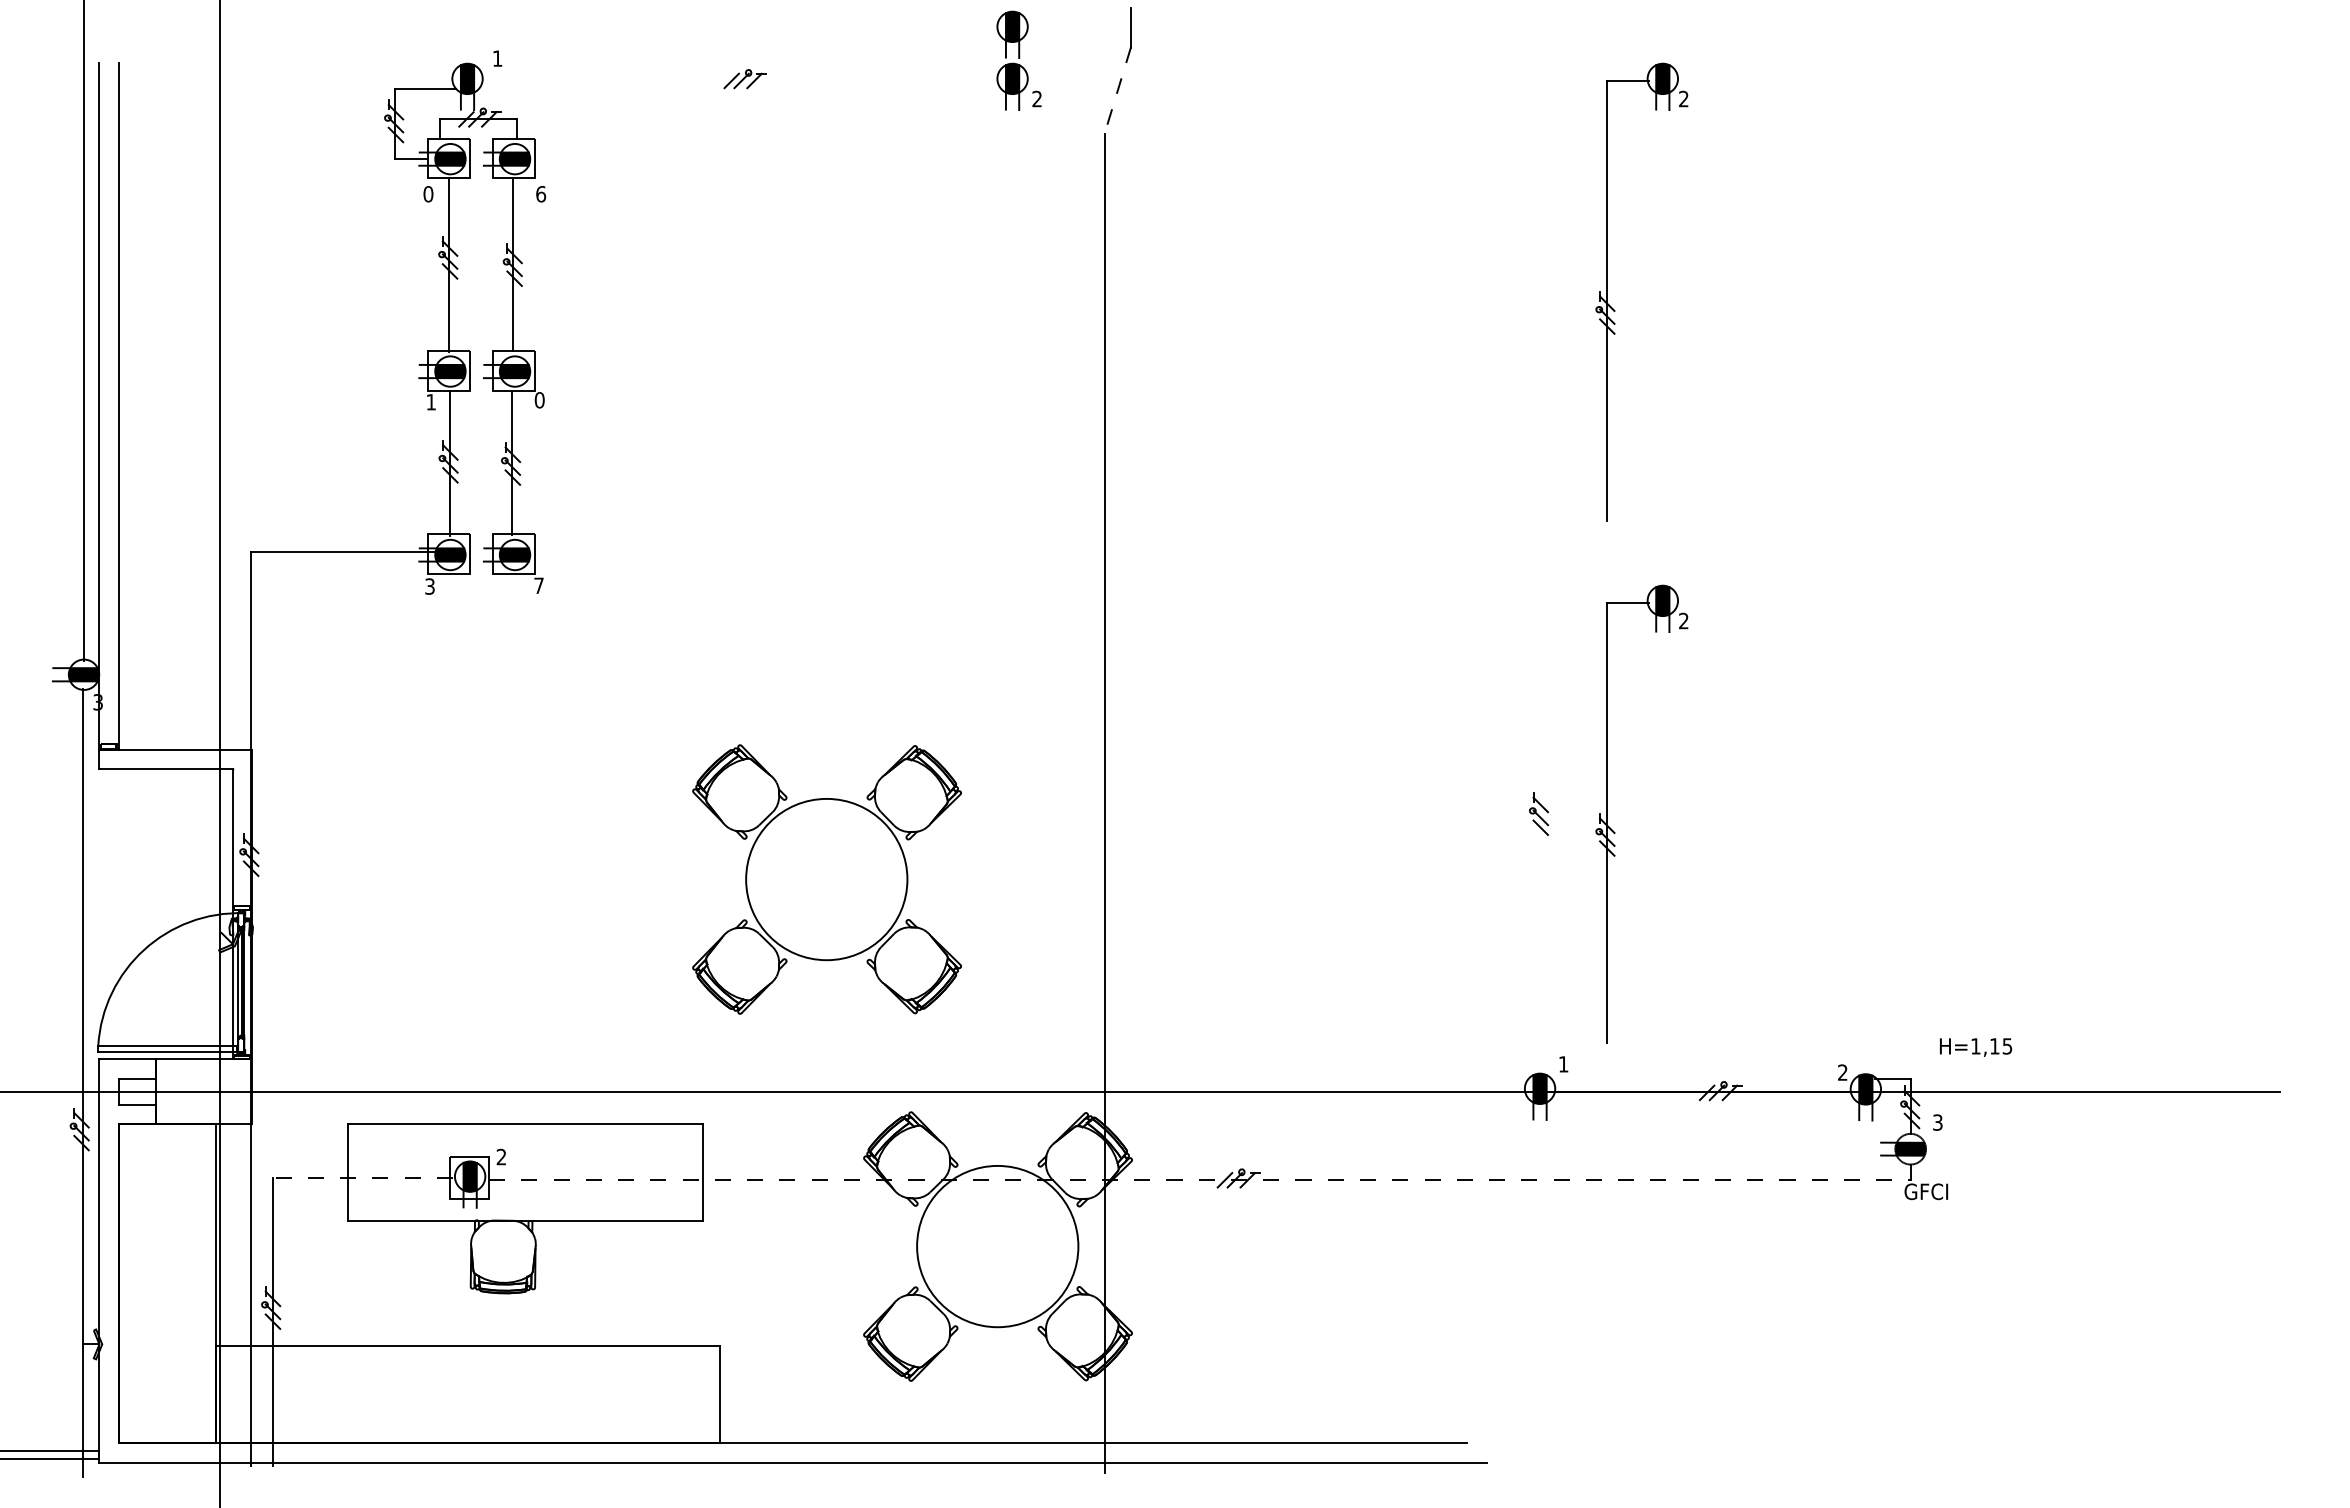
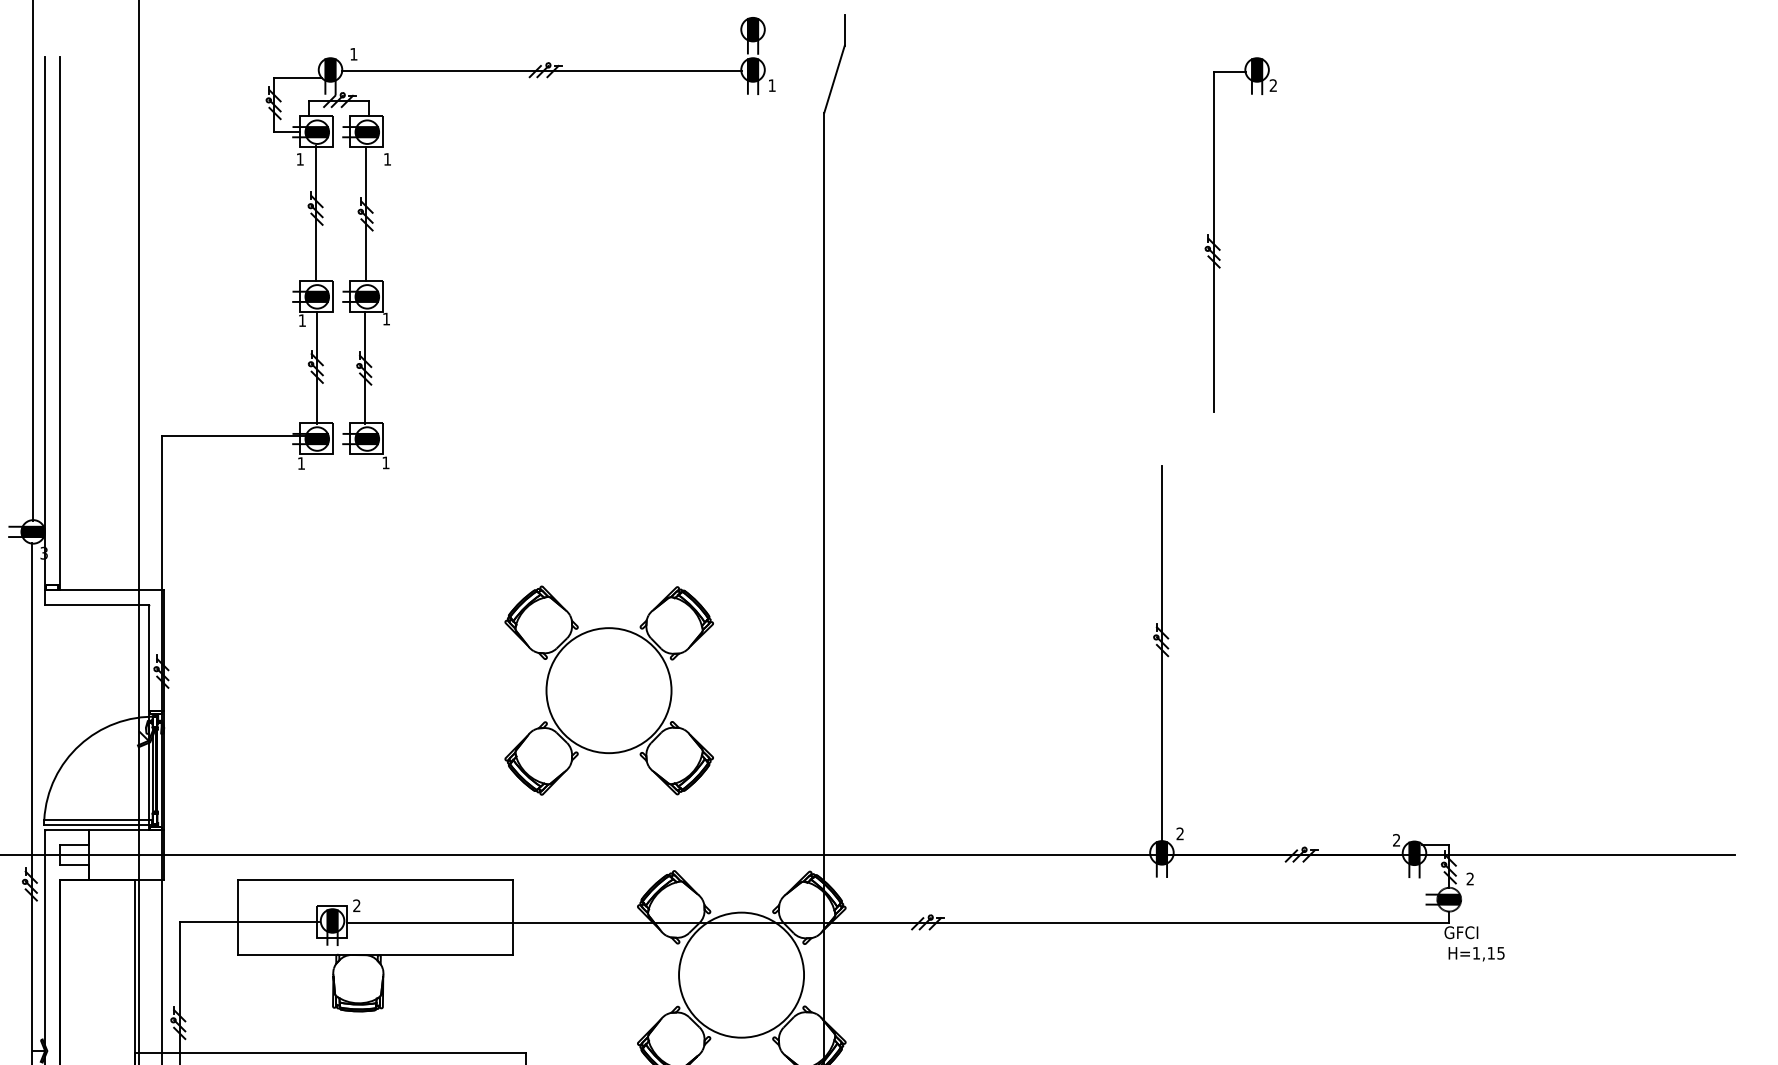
line: (740, 79) -> (542, 70), added
line: (1117, 91) -> (834, 79), dashed -> solid
text: (1036, 98) -> (771, 85), 2 -> 1
text: (428, 194) -> (300, 159), 0 -> 1
text: (541, 194) -> (387, 159), 6 -> 1
text: (539, 400) -> (386, 319), 0 -> 1
text: (538, 585) -> (385, 462), 7 -> 1
text: (429, 586) -> (301, 463), 3 -> 1
line: (1540, 832) -> (1162, 654), added
part: (1615, 832) -> (1220, 654), removed
text: (1976, 1047) -> (1477, 954), moved
text: (1563, 1064) -> (1180, 834), 1 -> 2
text: (1937, 1122) -> (1470, 878), 3 -> 2
line: (362, 1177) -> (249, 921), dashed -> solid
line: (1199, 1179) -> (897, 923), dashed -> solid

